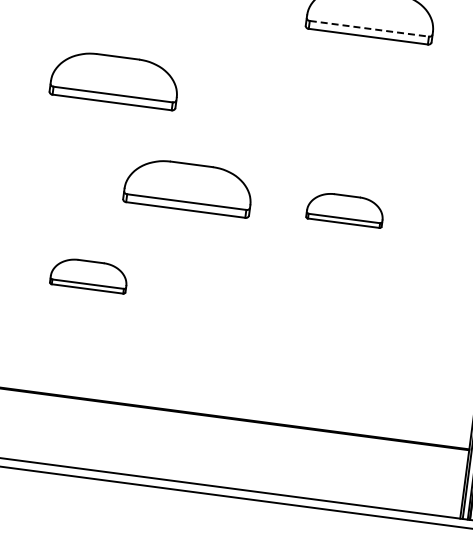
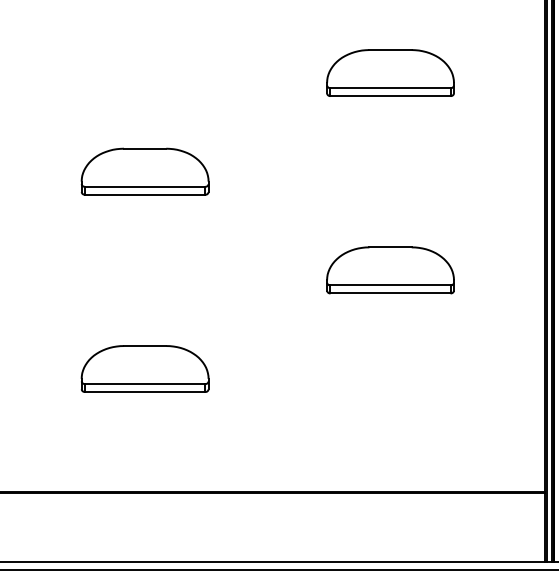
line: (370, 29) -> (391, 88), dashed -> solid
part: (188, 186) -> (231, 268), removed
part: (345, 209) -> (390, 270), size x1.67
part: (88, 274) -> (144, 368), size x1.67

